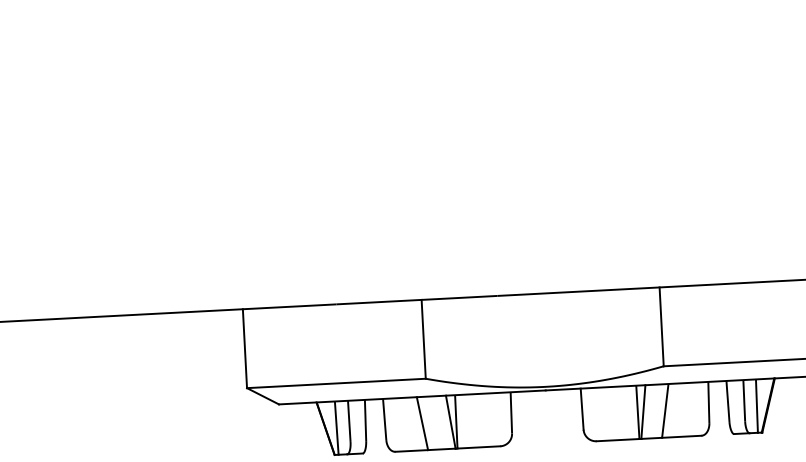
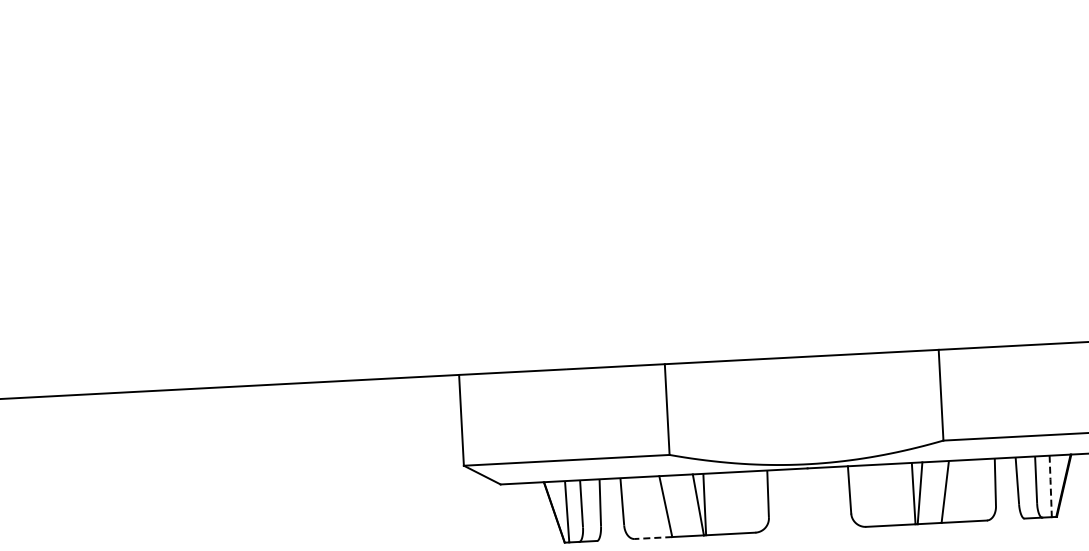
line: (756, 406) -> (1050, 486), solid -> dashed
line: (411, 451) -> (653, 538), solid -> dashed

